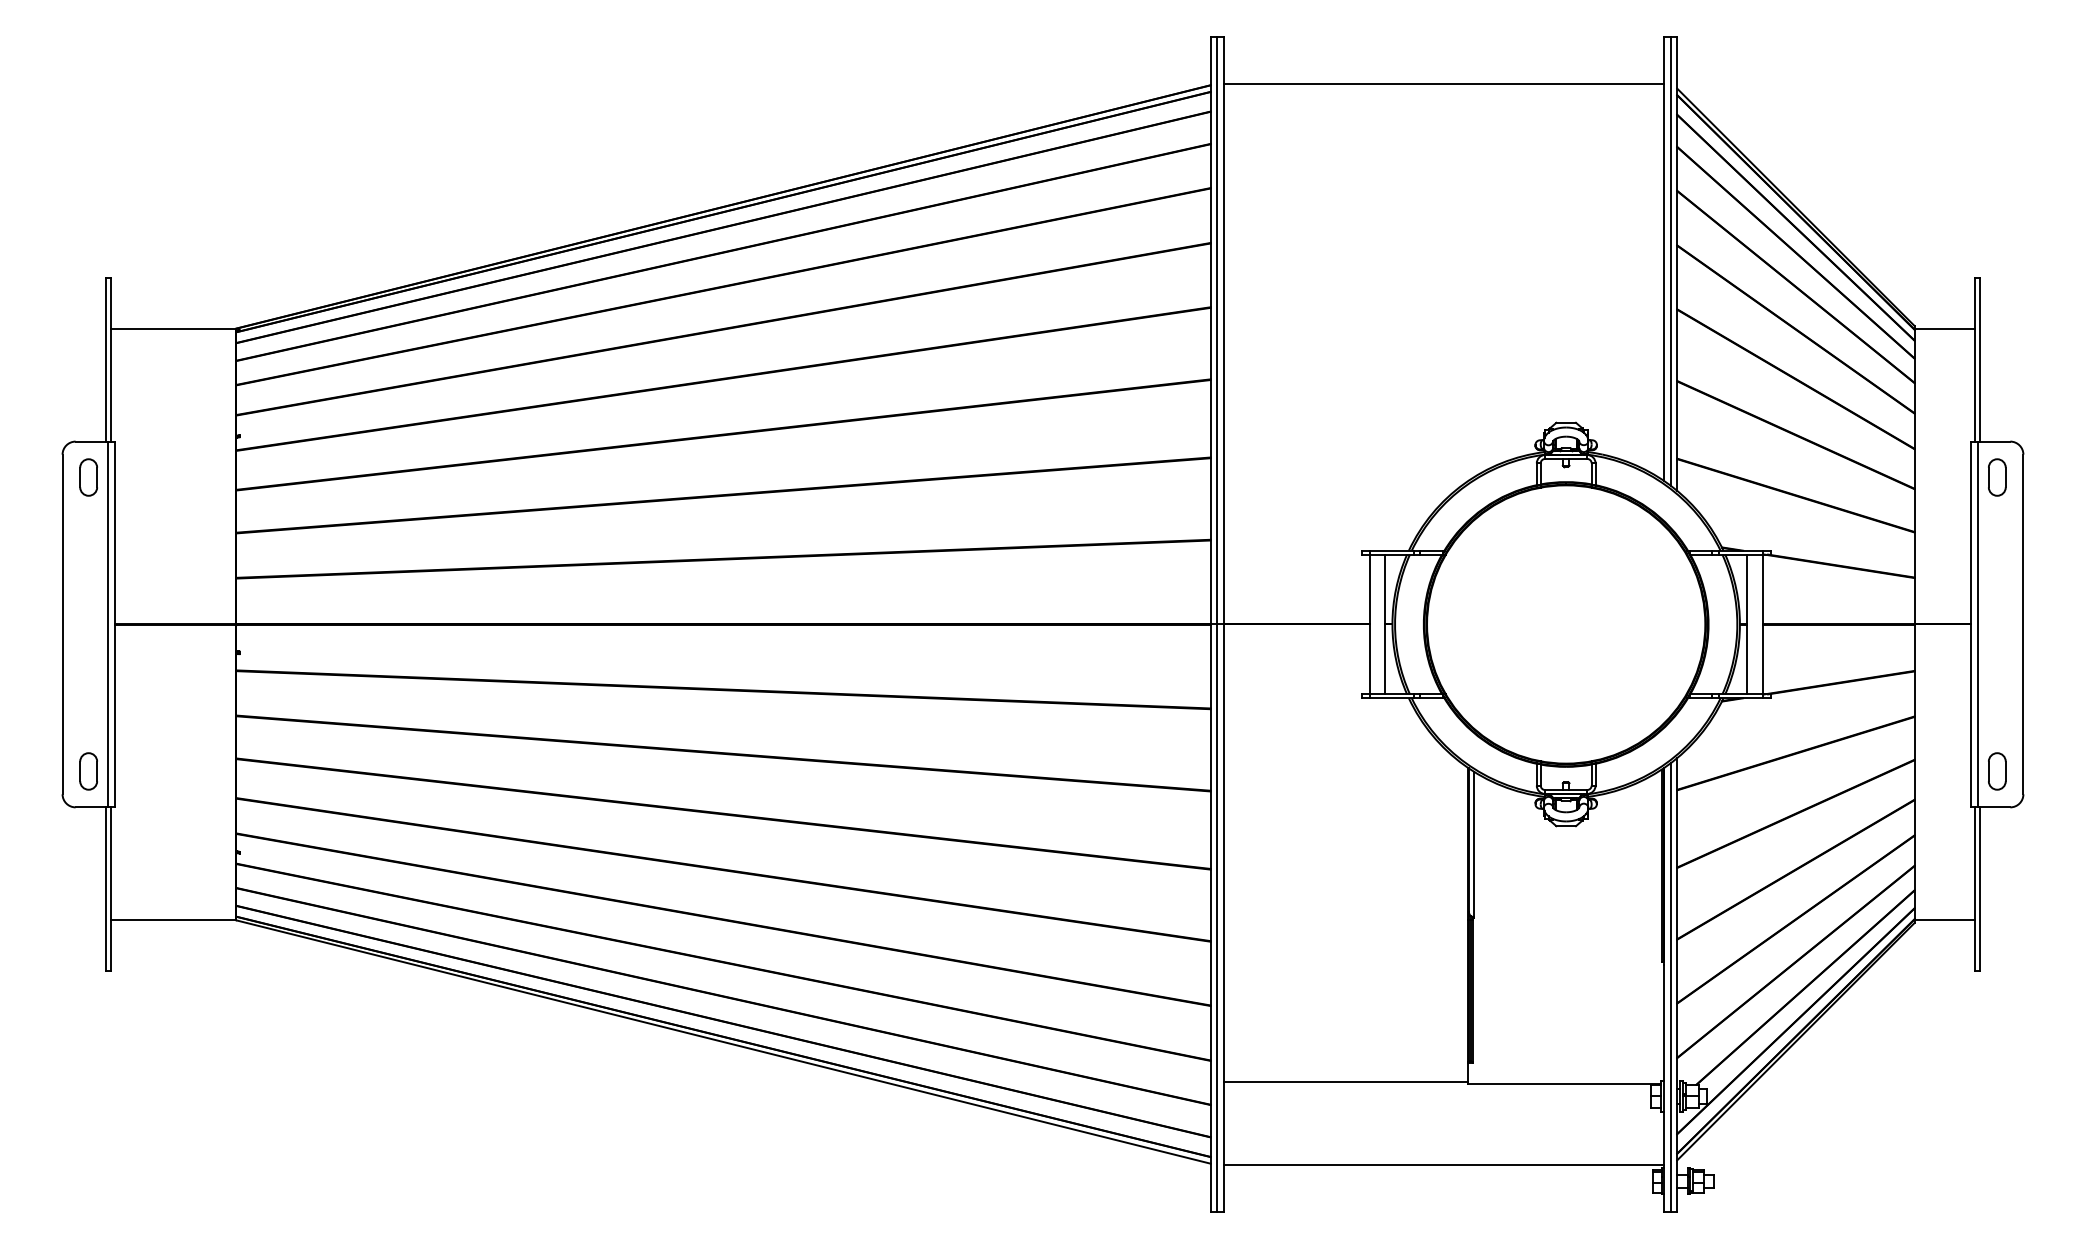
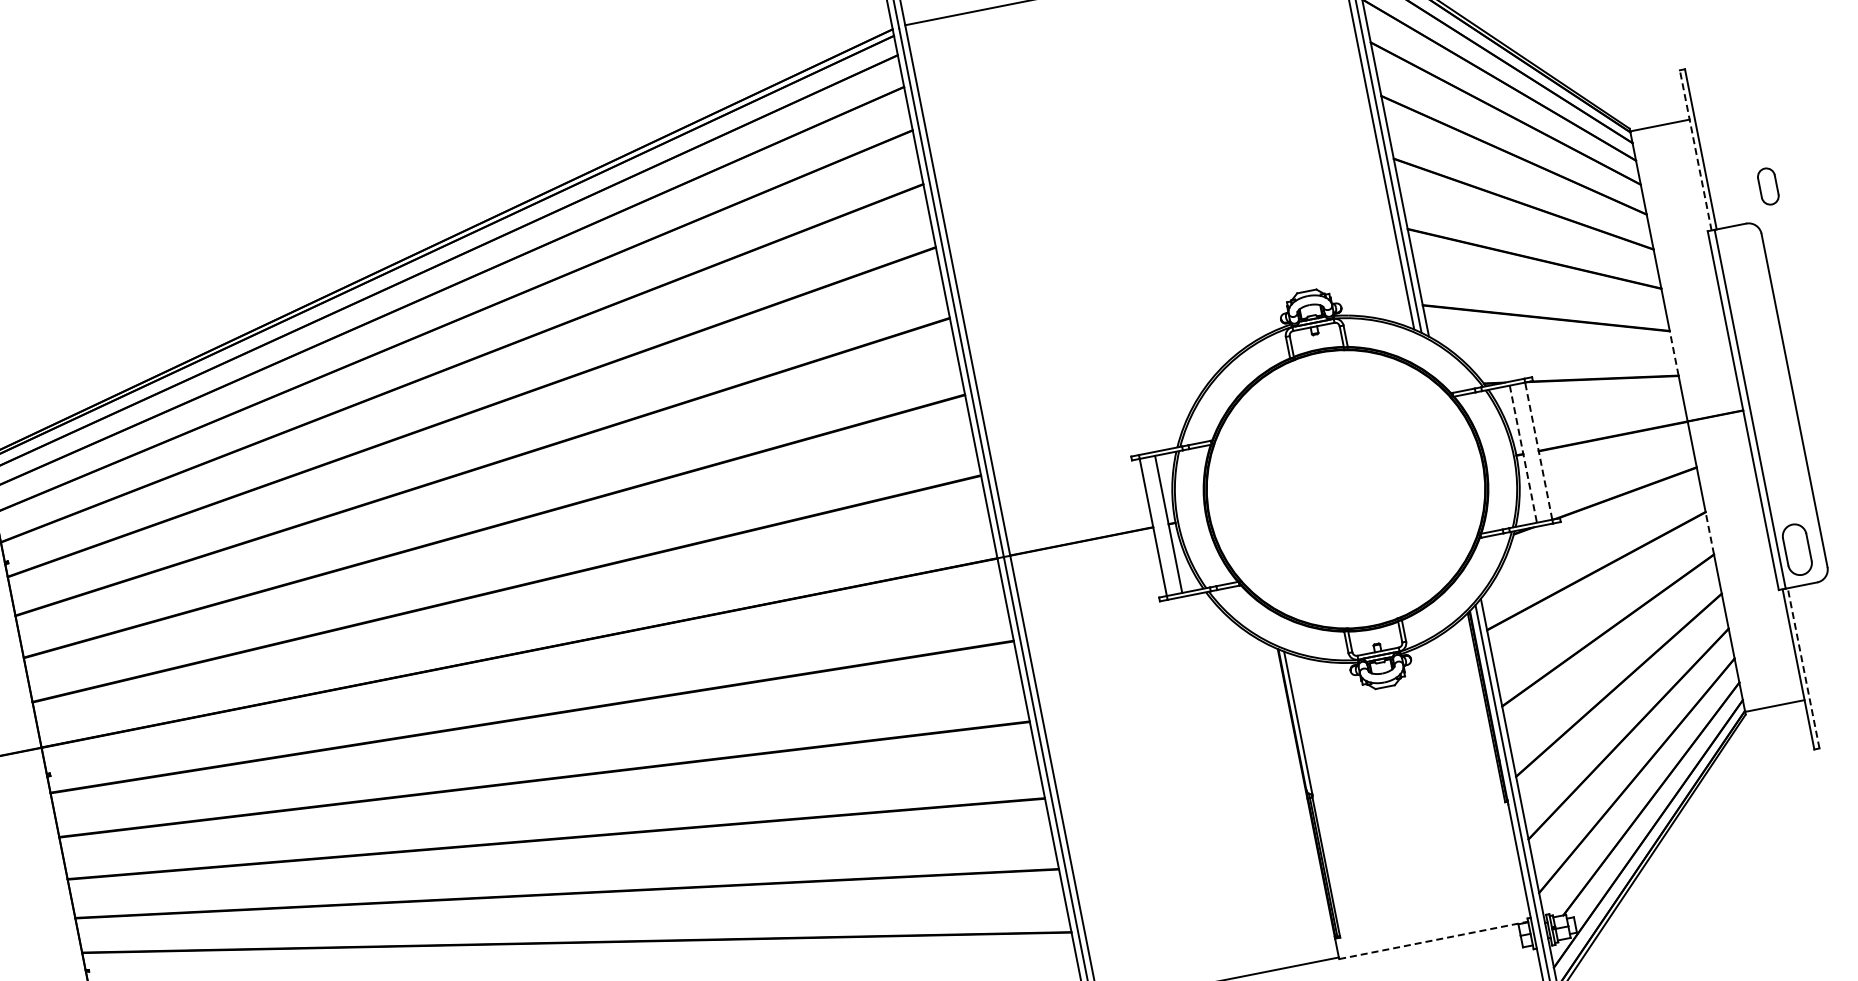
line: (1975, 359) -> (1696, 149), solid -> dashed
part: (1997, 477) -> (1768, 186), moved
line: (1914, 555) -> (1674, 353), solid -> dashed
line: (1746, 624) -> (1522, 454), solid -> dashed
line: (1762, 624) -> (1538, 451), solid -> dashed
line: (1914, 737) -> (1709, 532), solid -> dashed
part: (1997, 771) -> (1797, 549), size x1.4
line: (1980, 889) -> (1803, 668), solid -> dashed
line: (1565, 1084) -> (1434, 940), solid -> dashed

